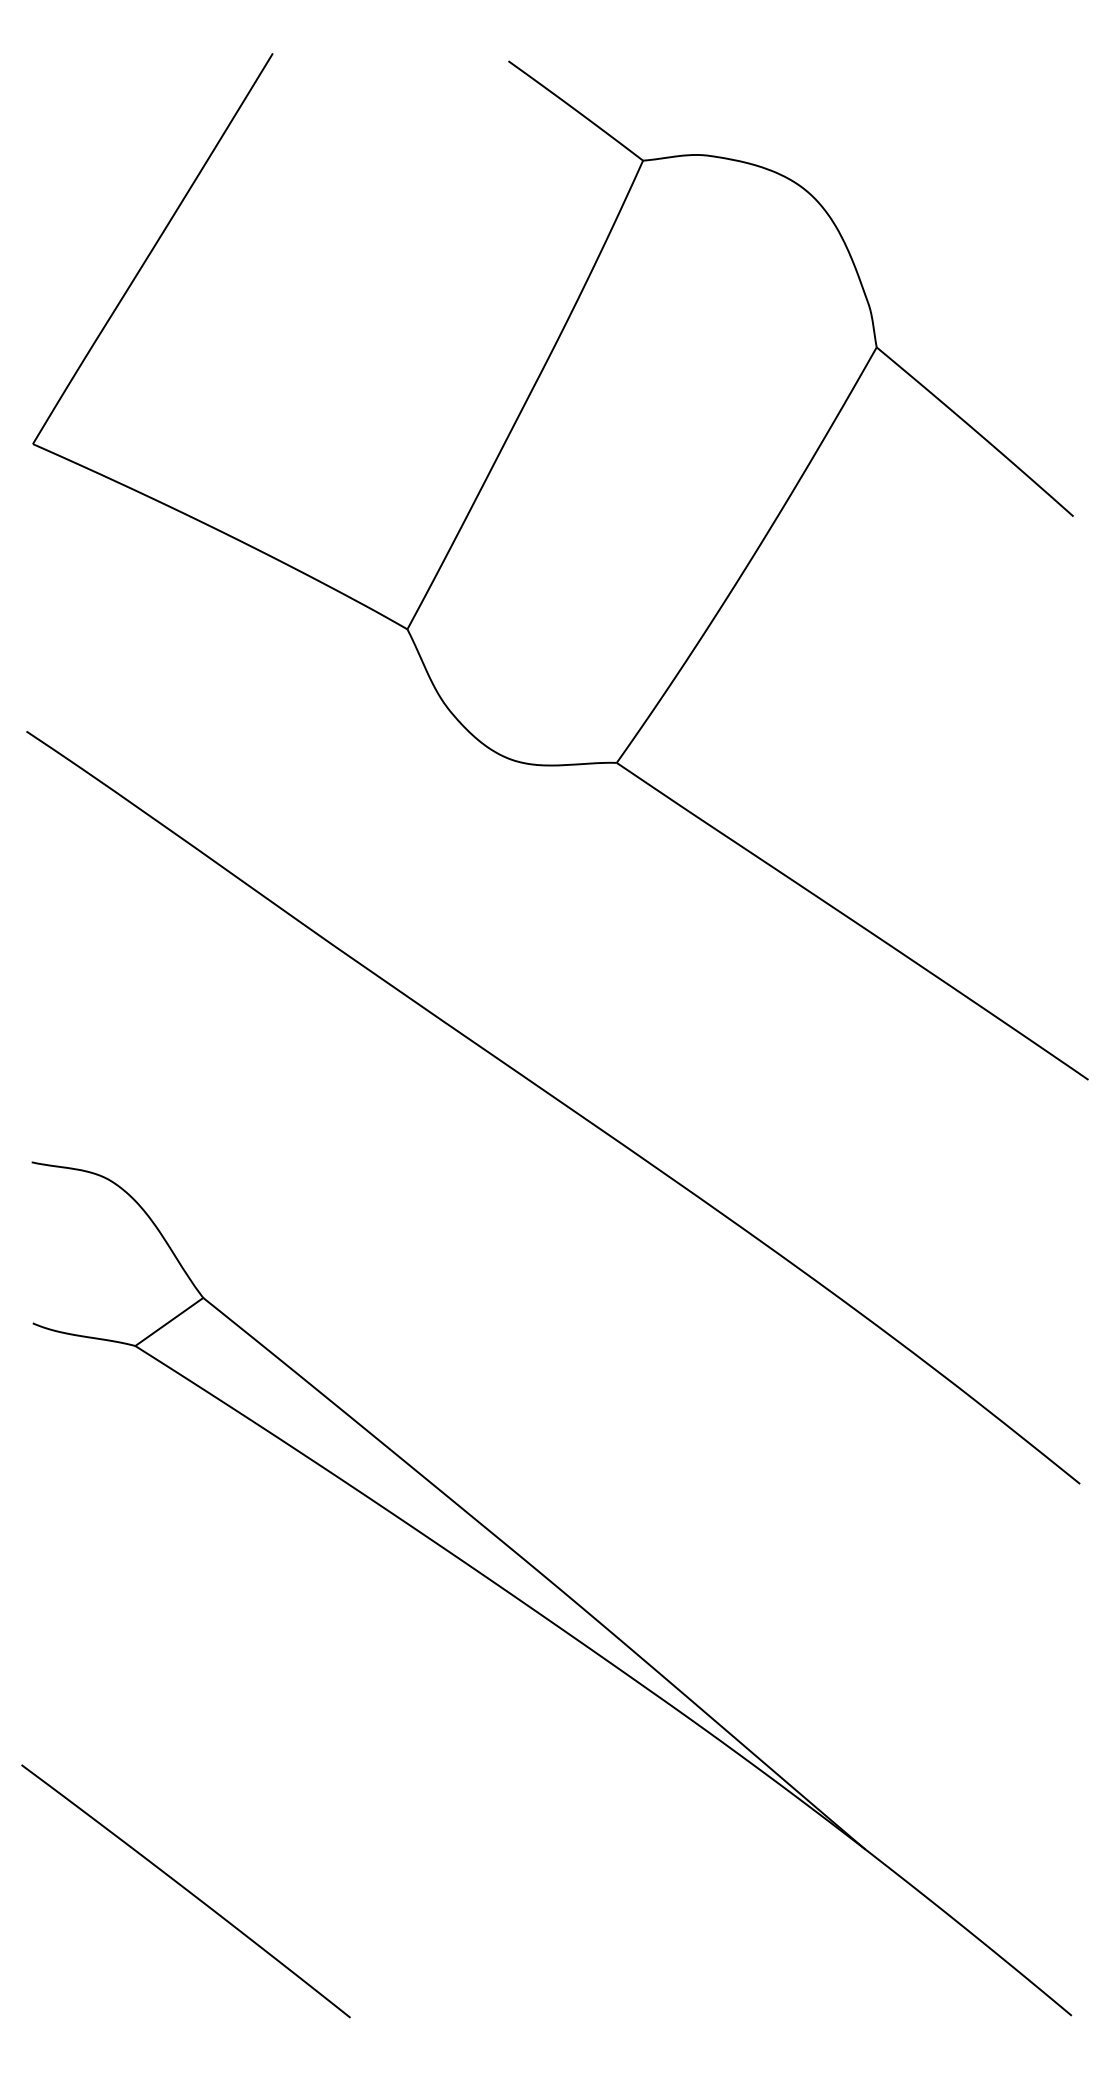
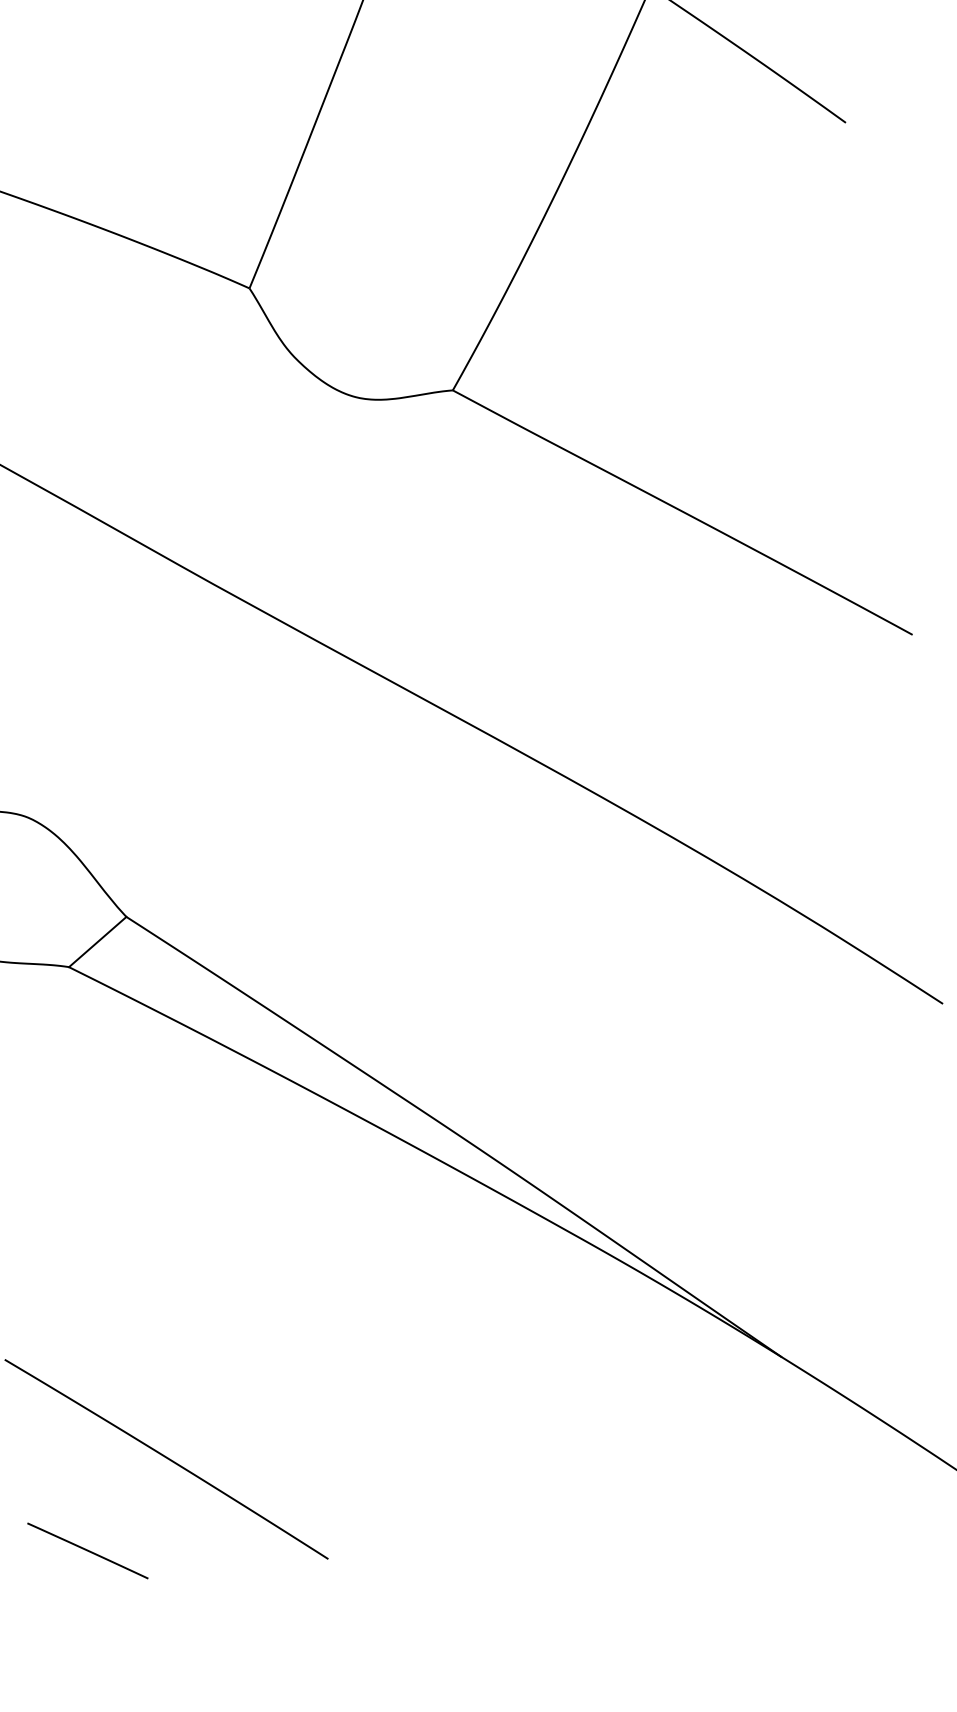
line: (90, 1981) -> (88, 1550), added

